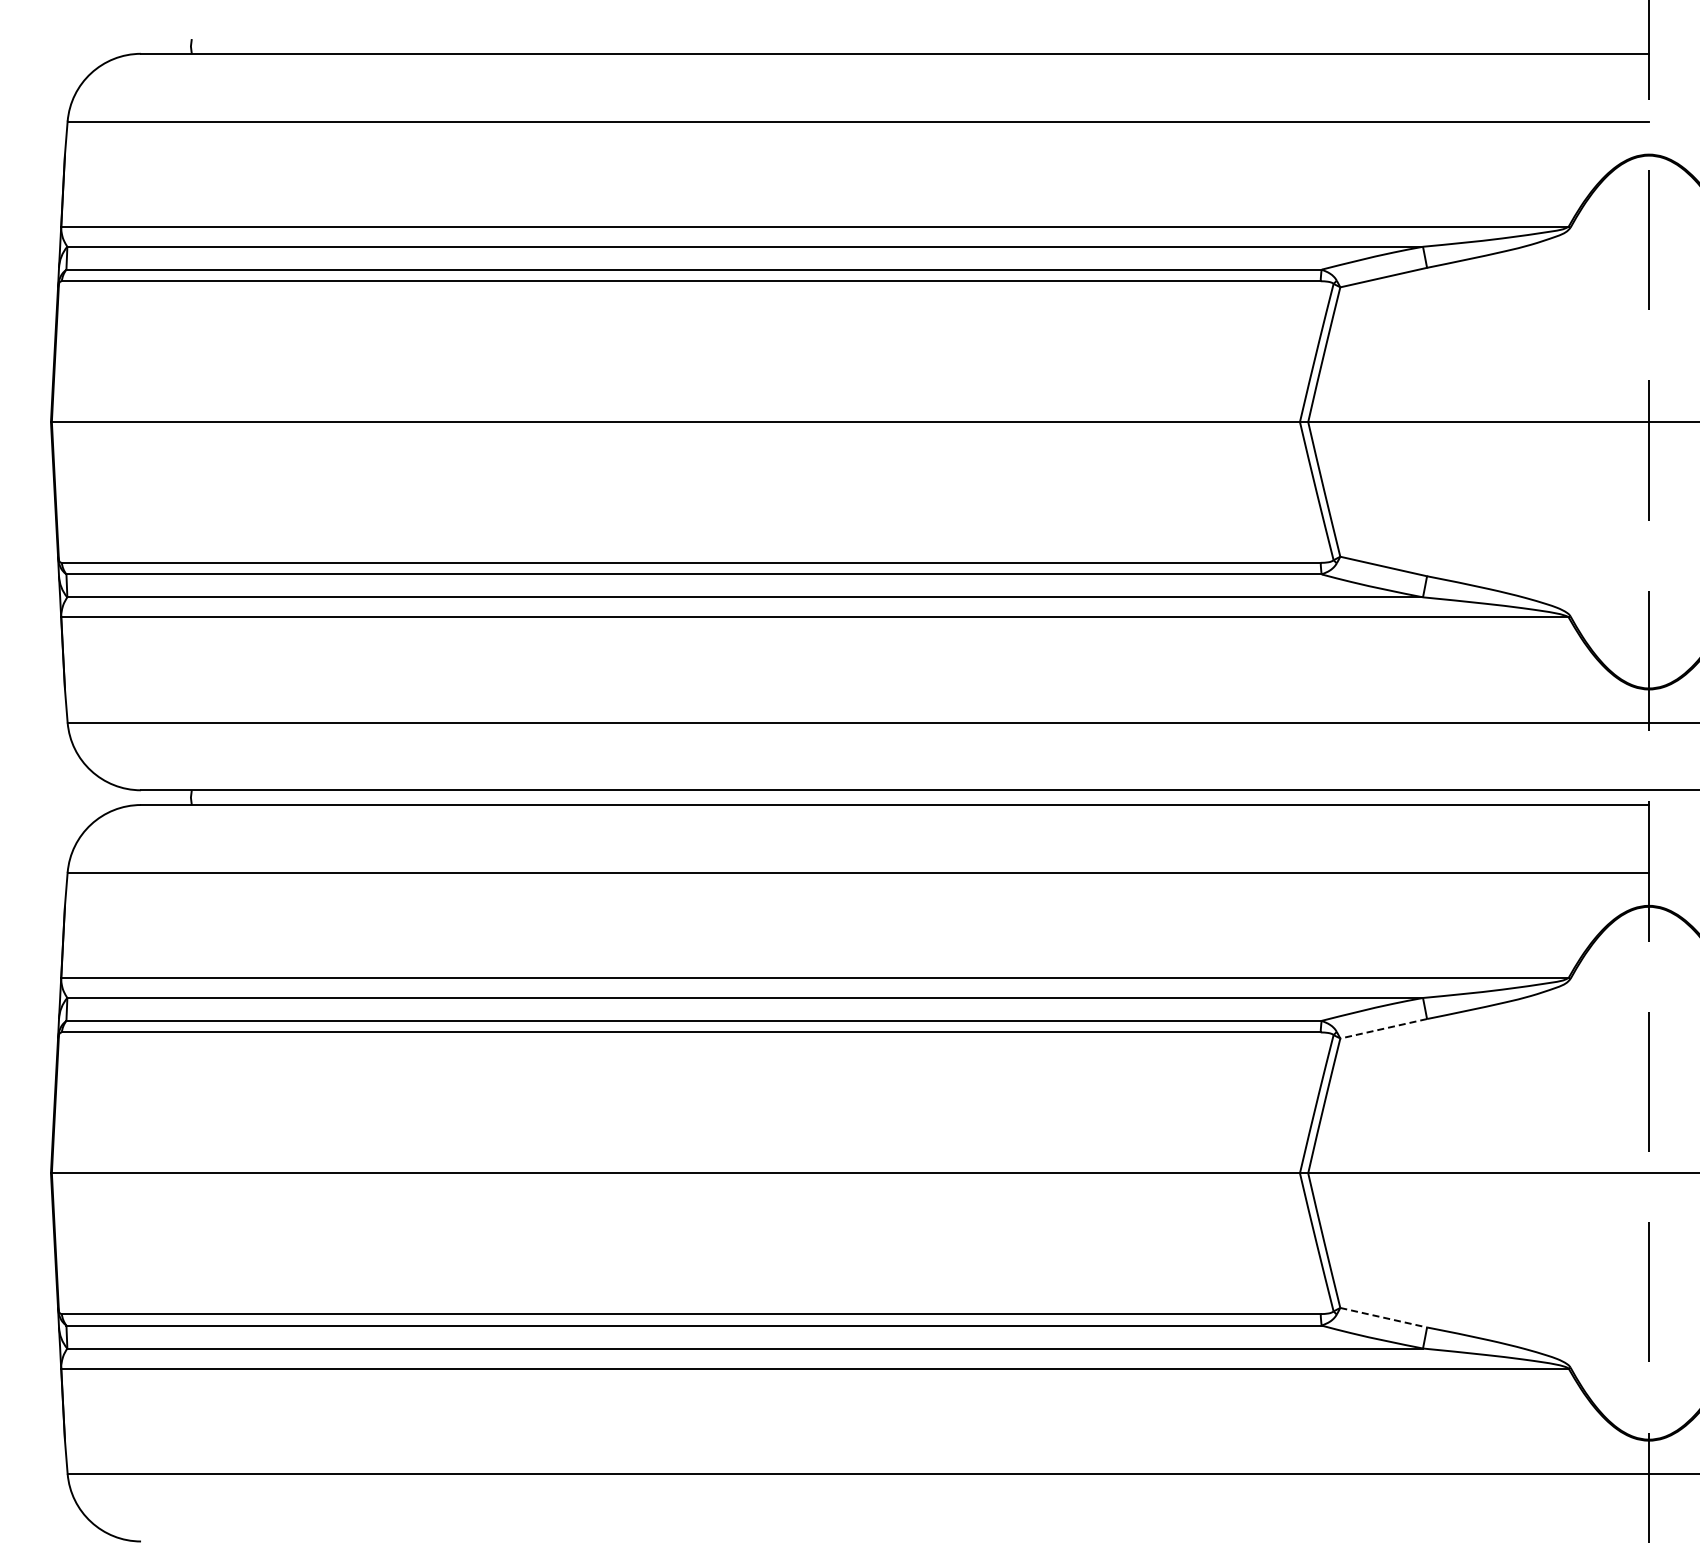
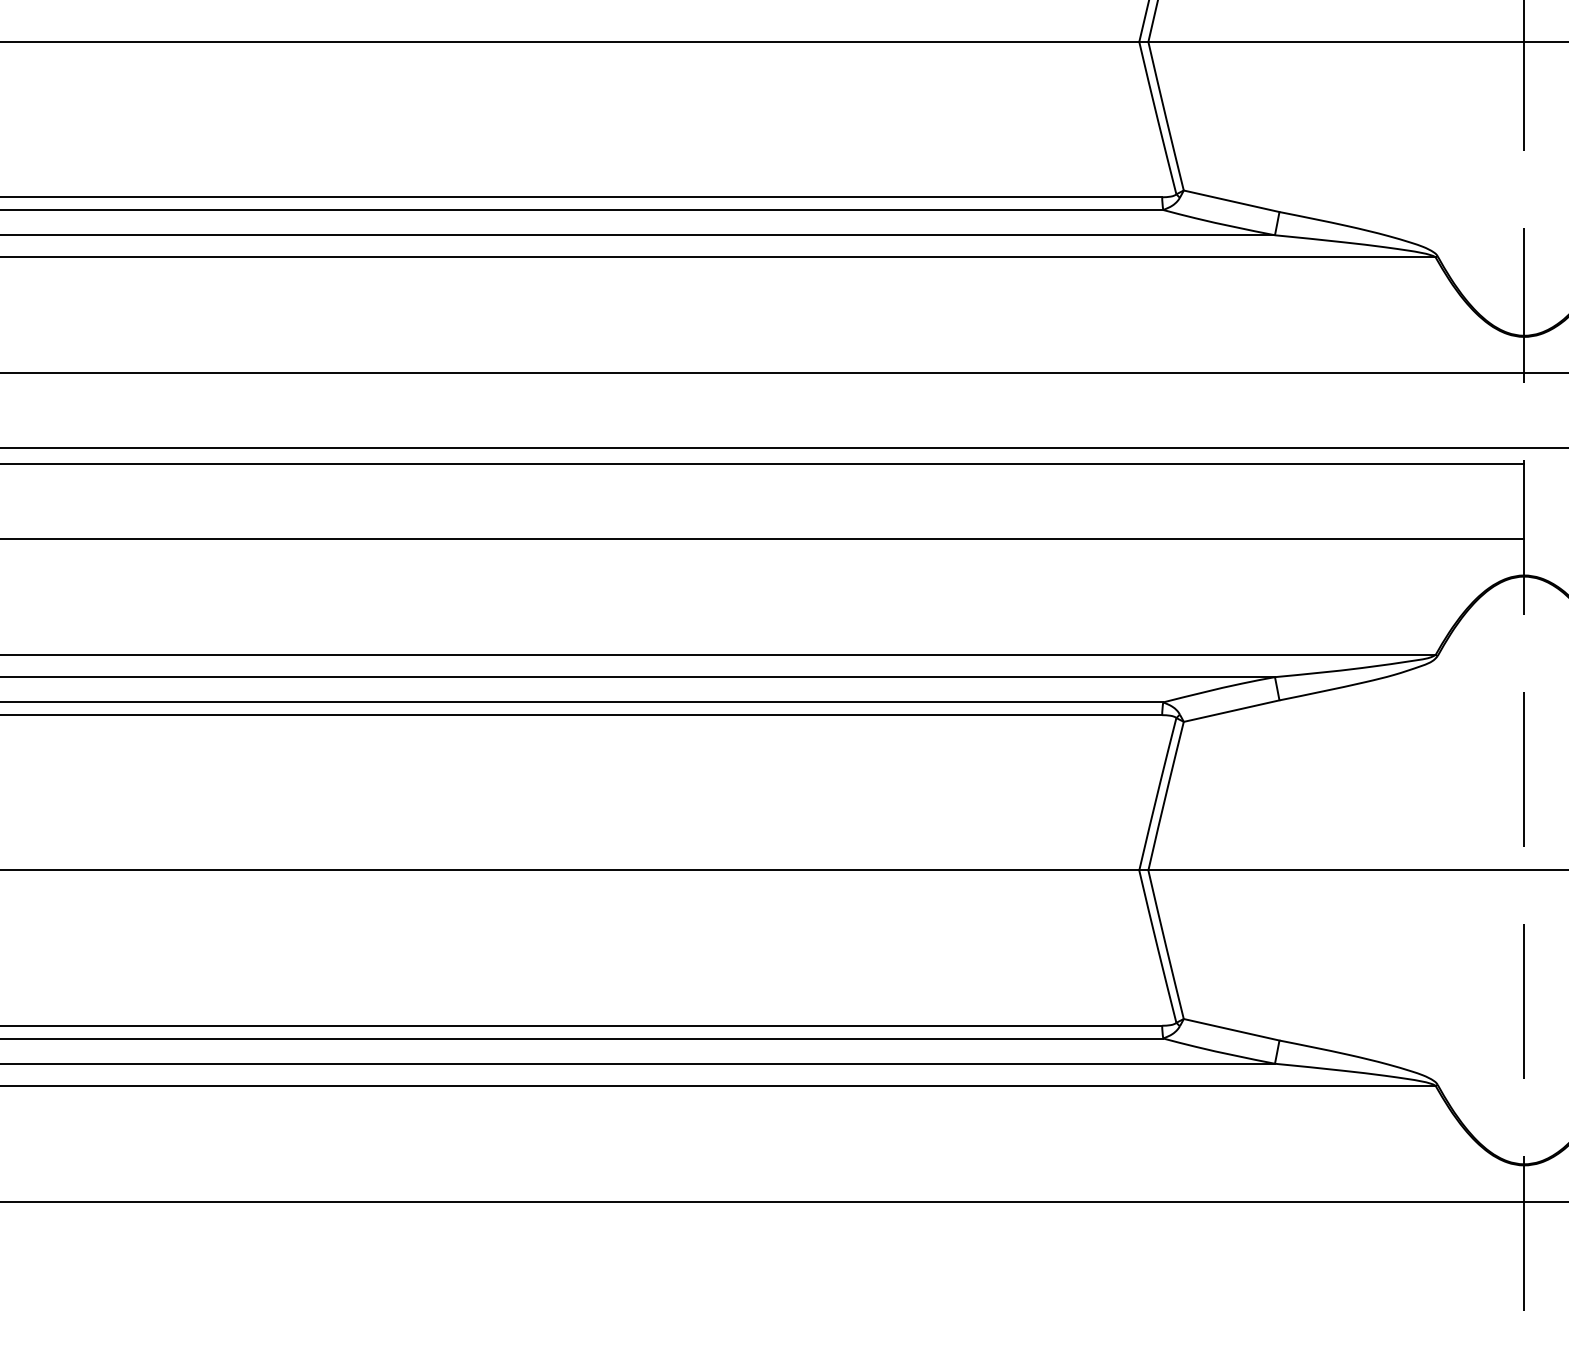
line: (1383, 1028) -> (1231, 710), dashed -> solid
line: (1384, 1317) -> (1232, 1029), dashed -> solid

